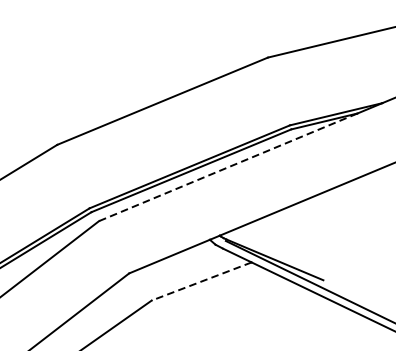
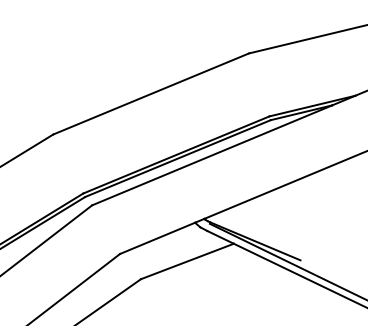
line: (228, 167) -> (212, 155), dashed -> solid
line: (201, 281) -> (187, 261), dashed -> solid

